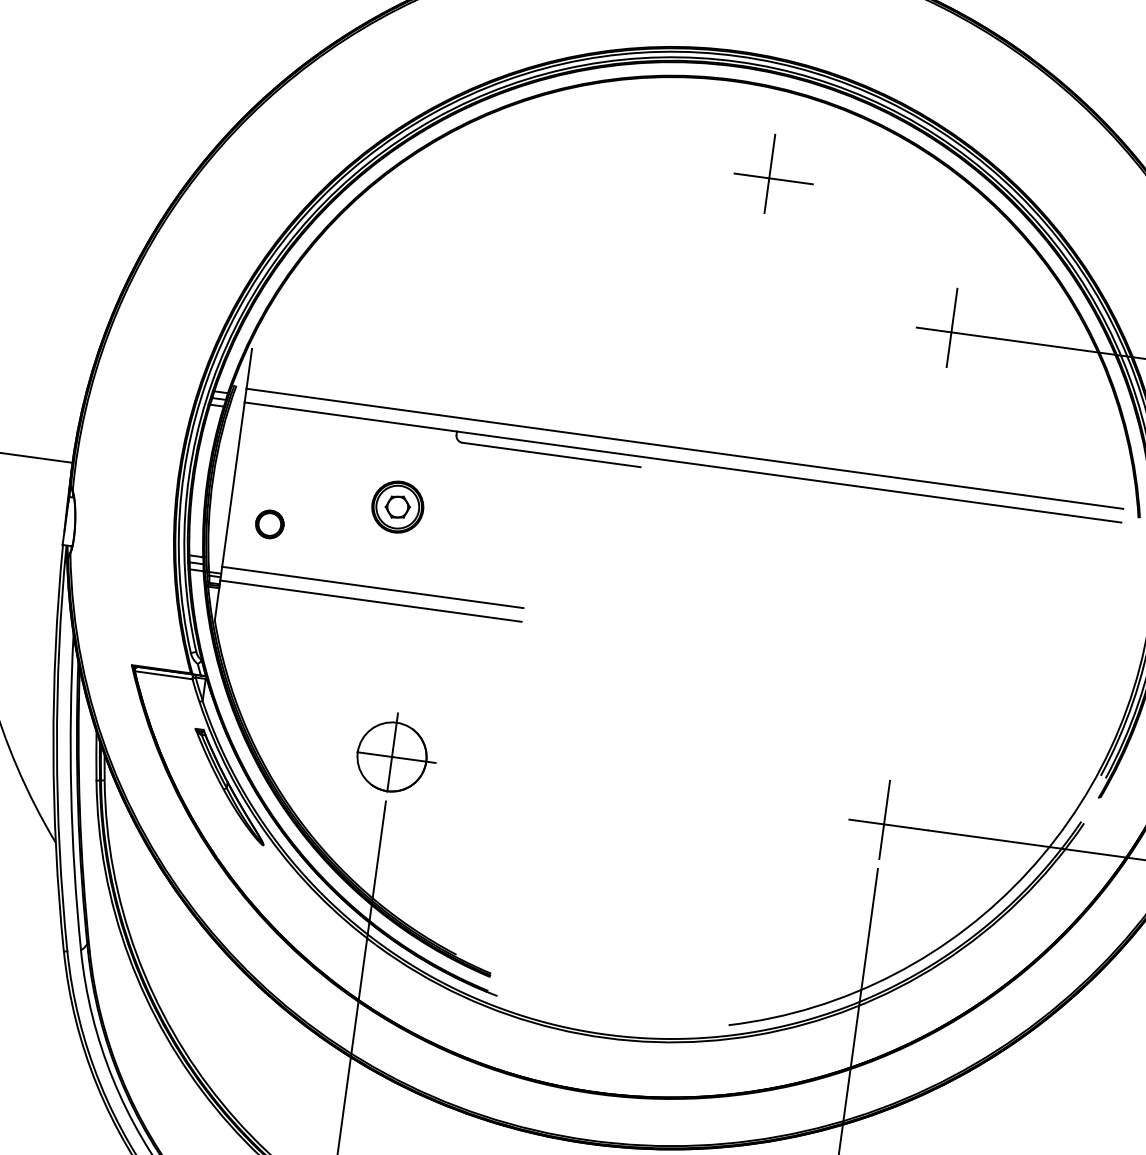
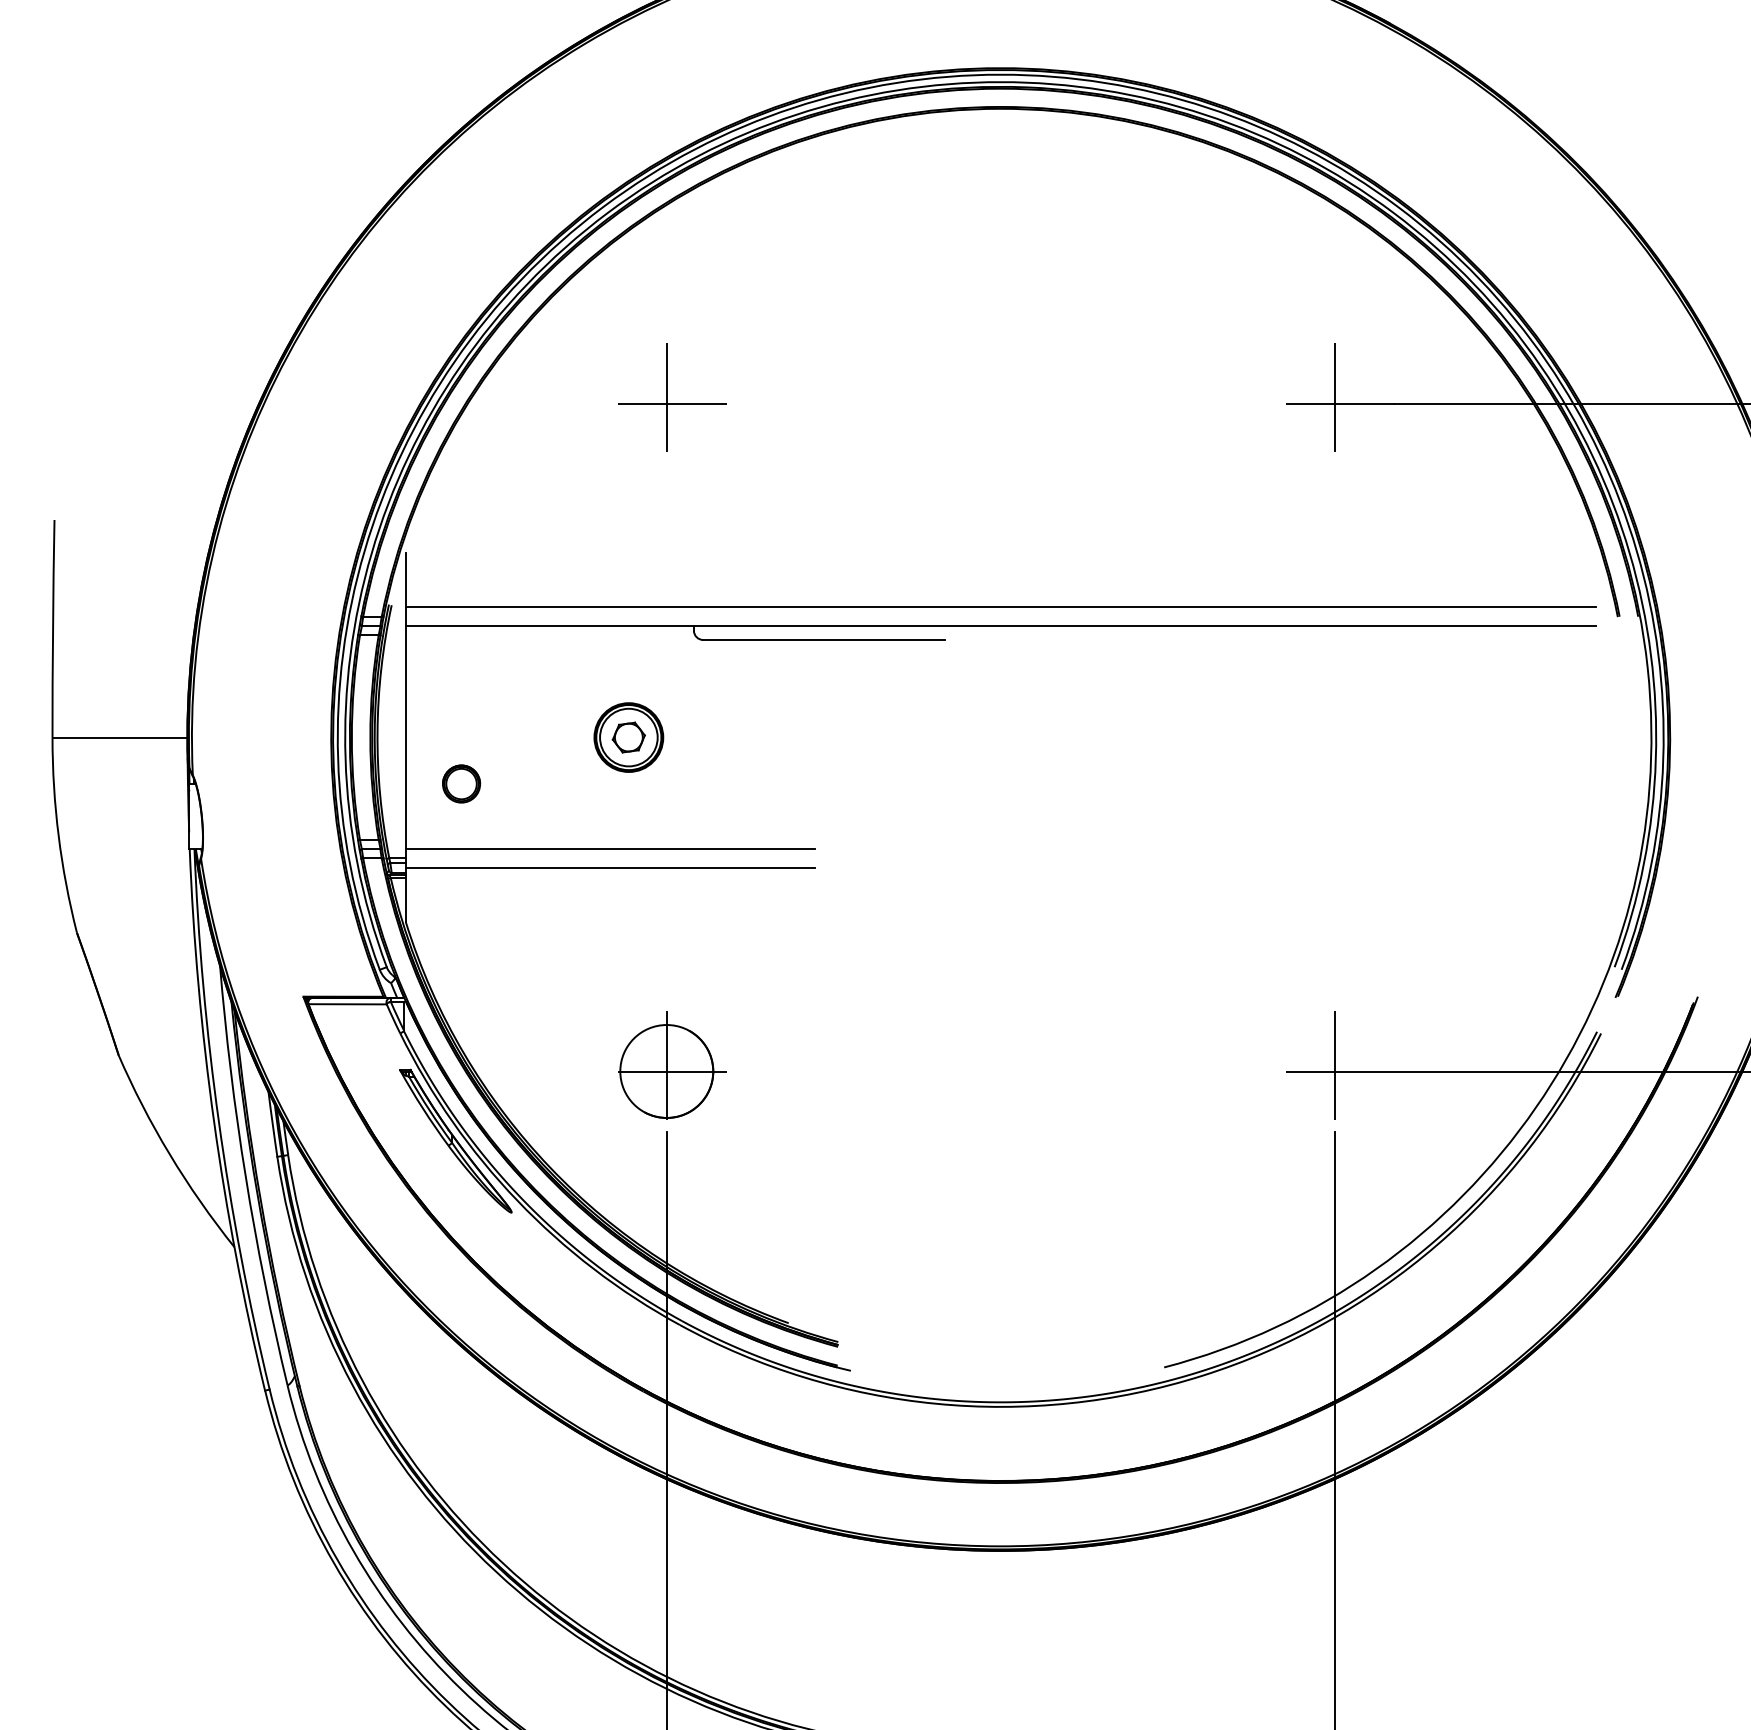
part: (774, 174) -> (672, 397), moved

